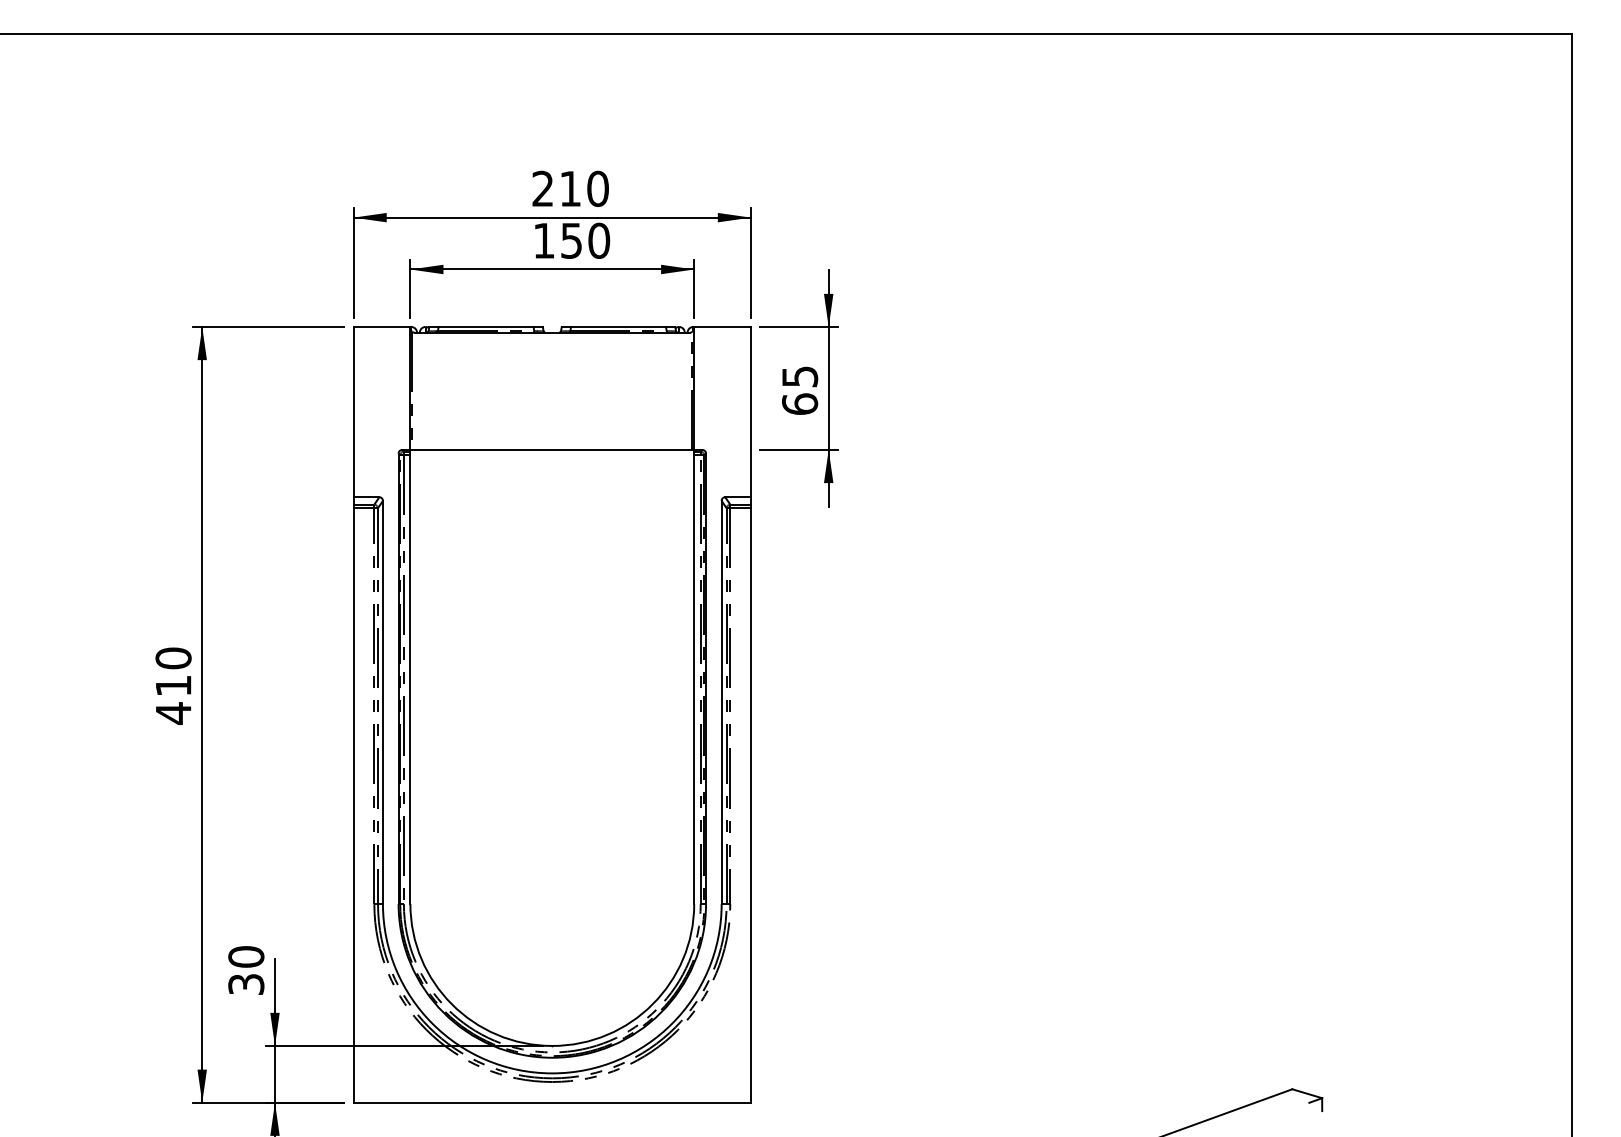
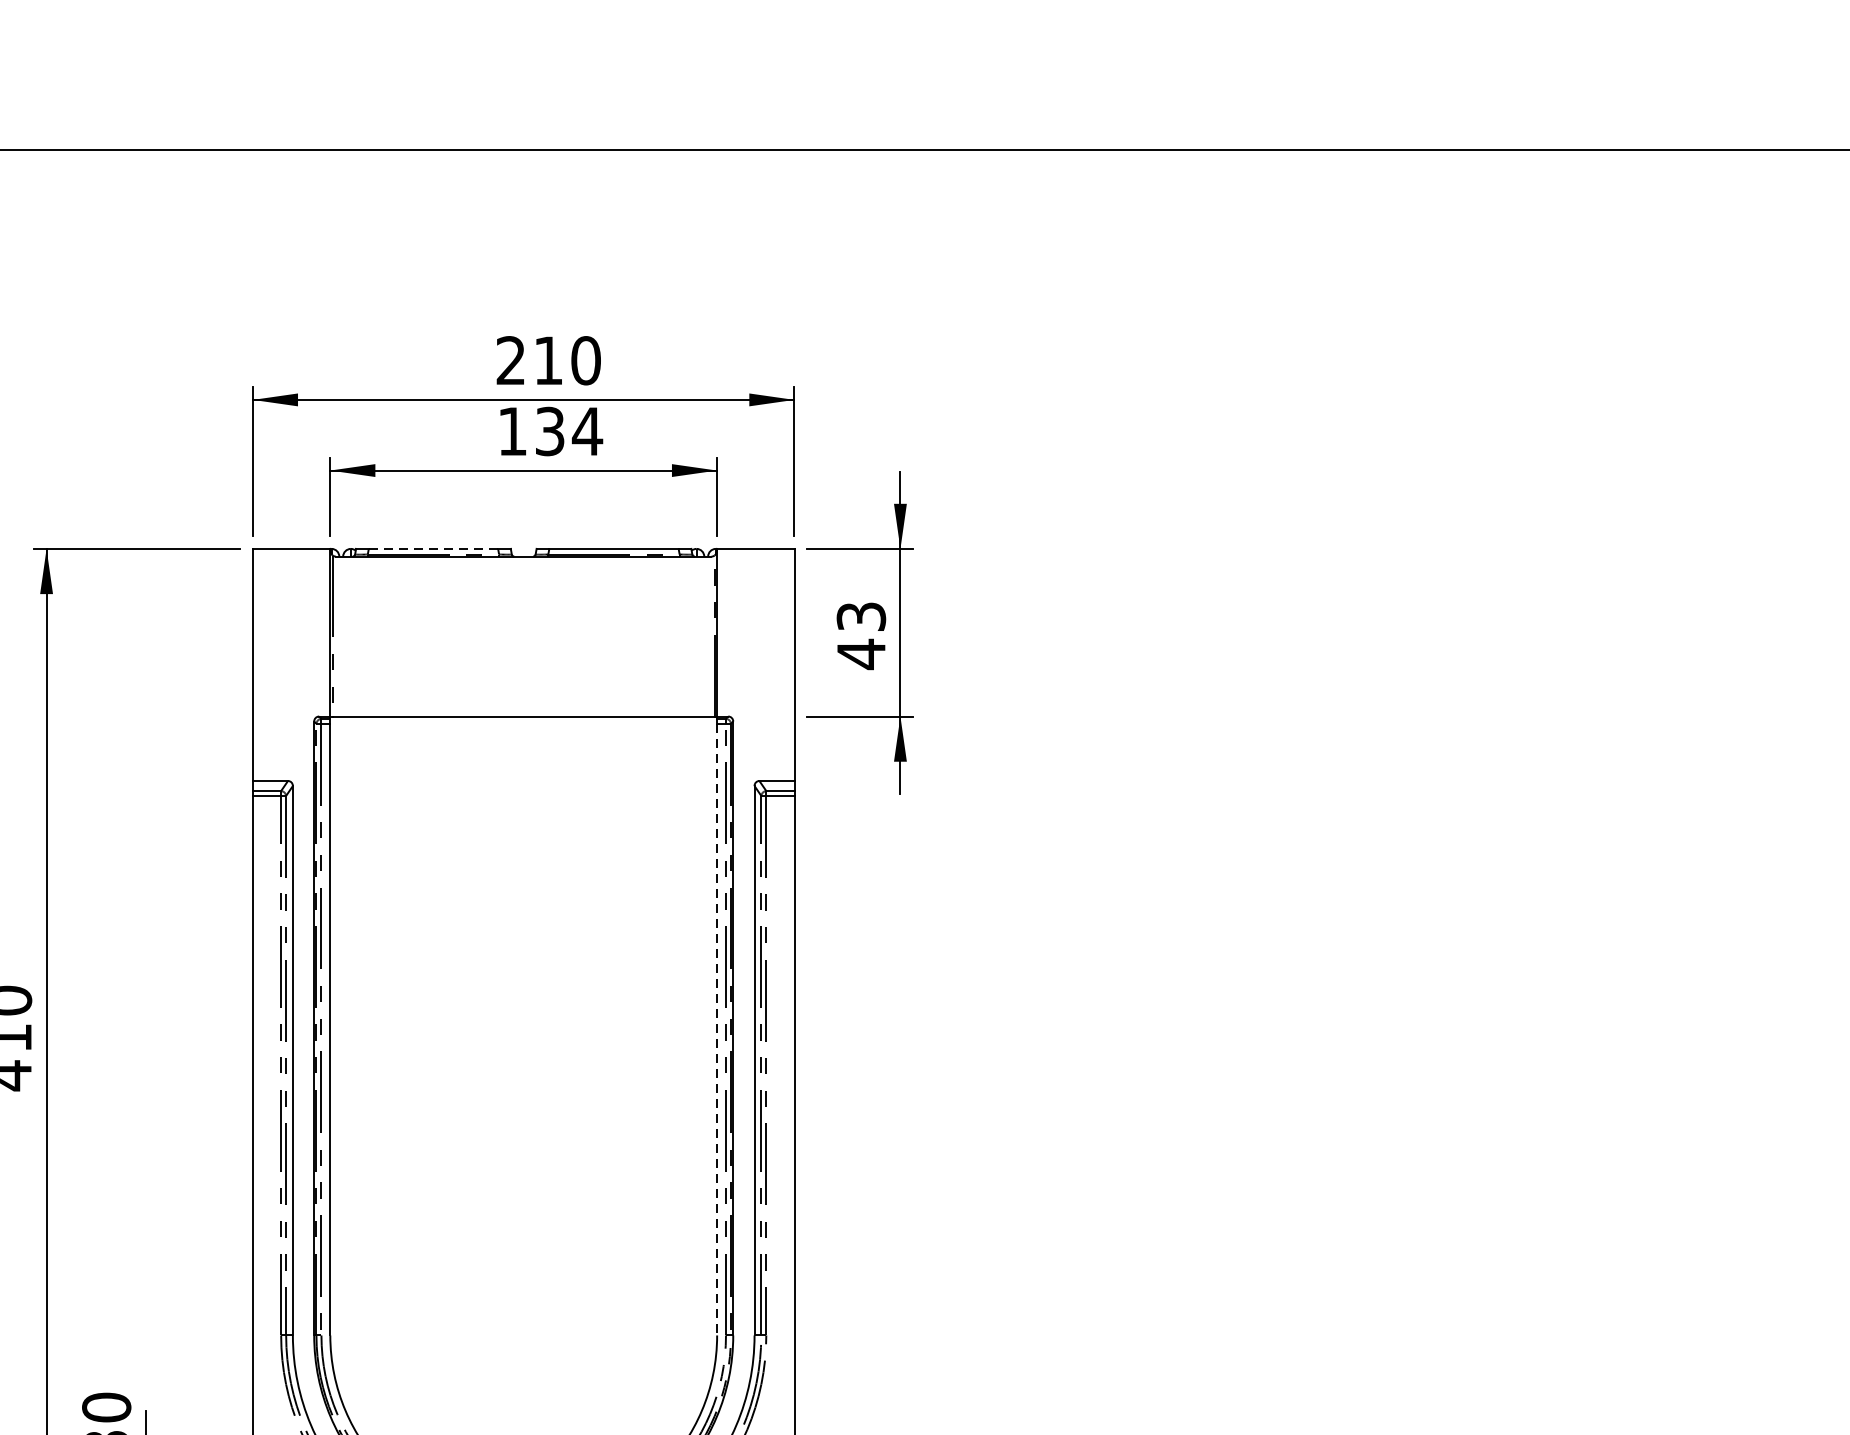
text: (585, 240) -> (568, 431), 150 -> 134
line: (486, 326) -> (434, 548), solid -> dashed
text: (800, 390) -> (862, 635), 65 -> 43
line: (694, 680) -> (717, 1030), solid -> dashed

